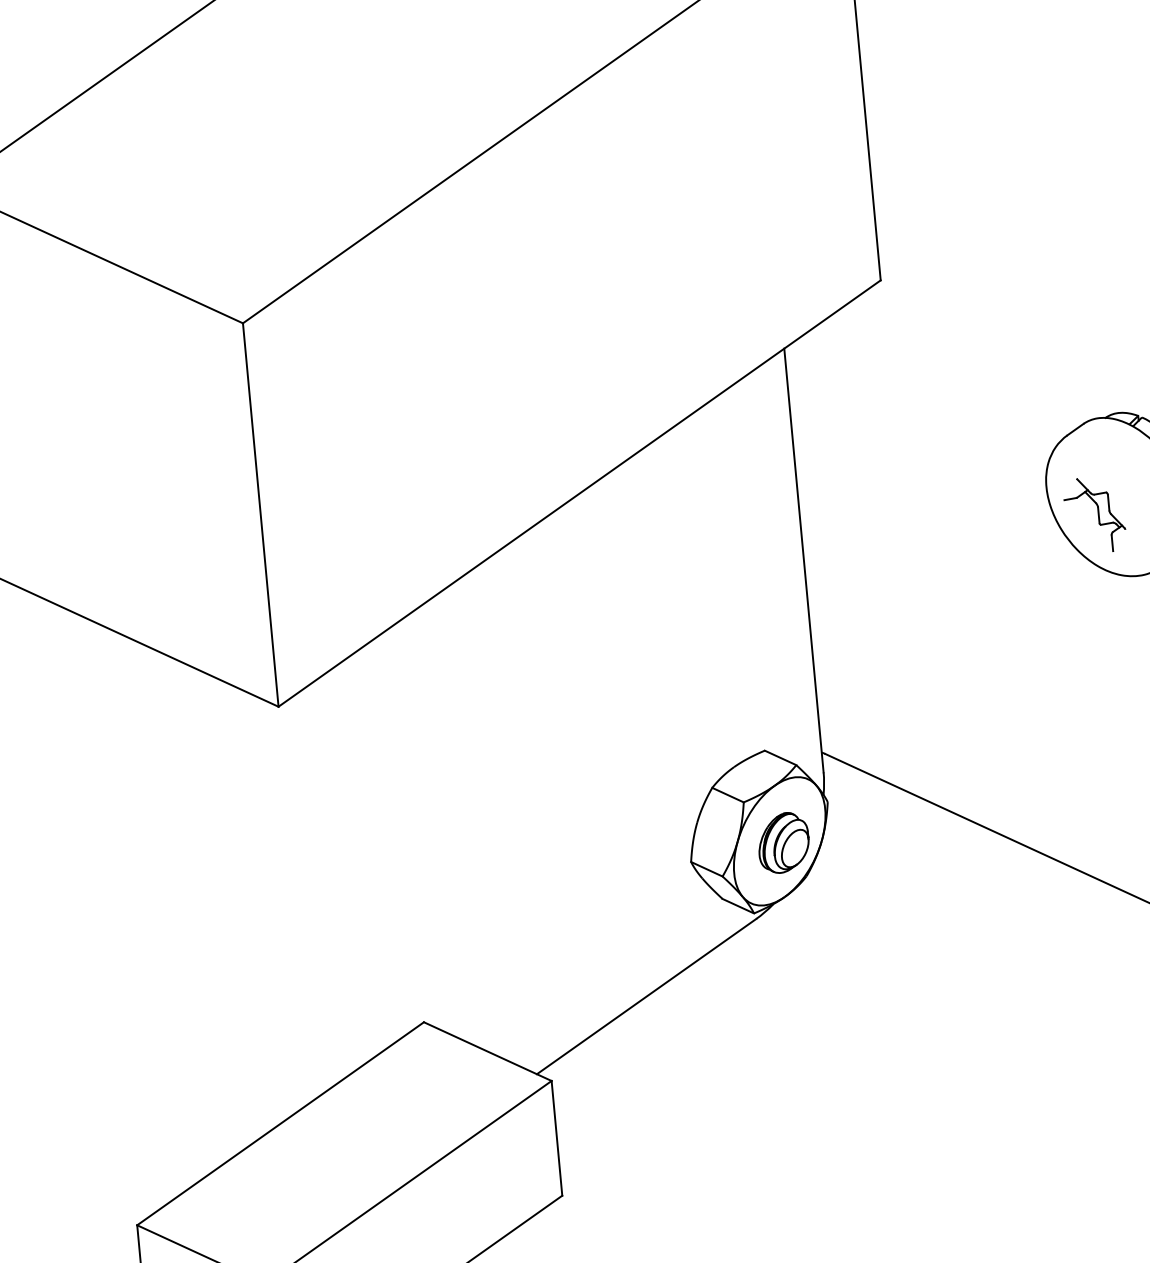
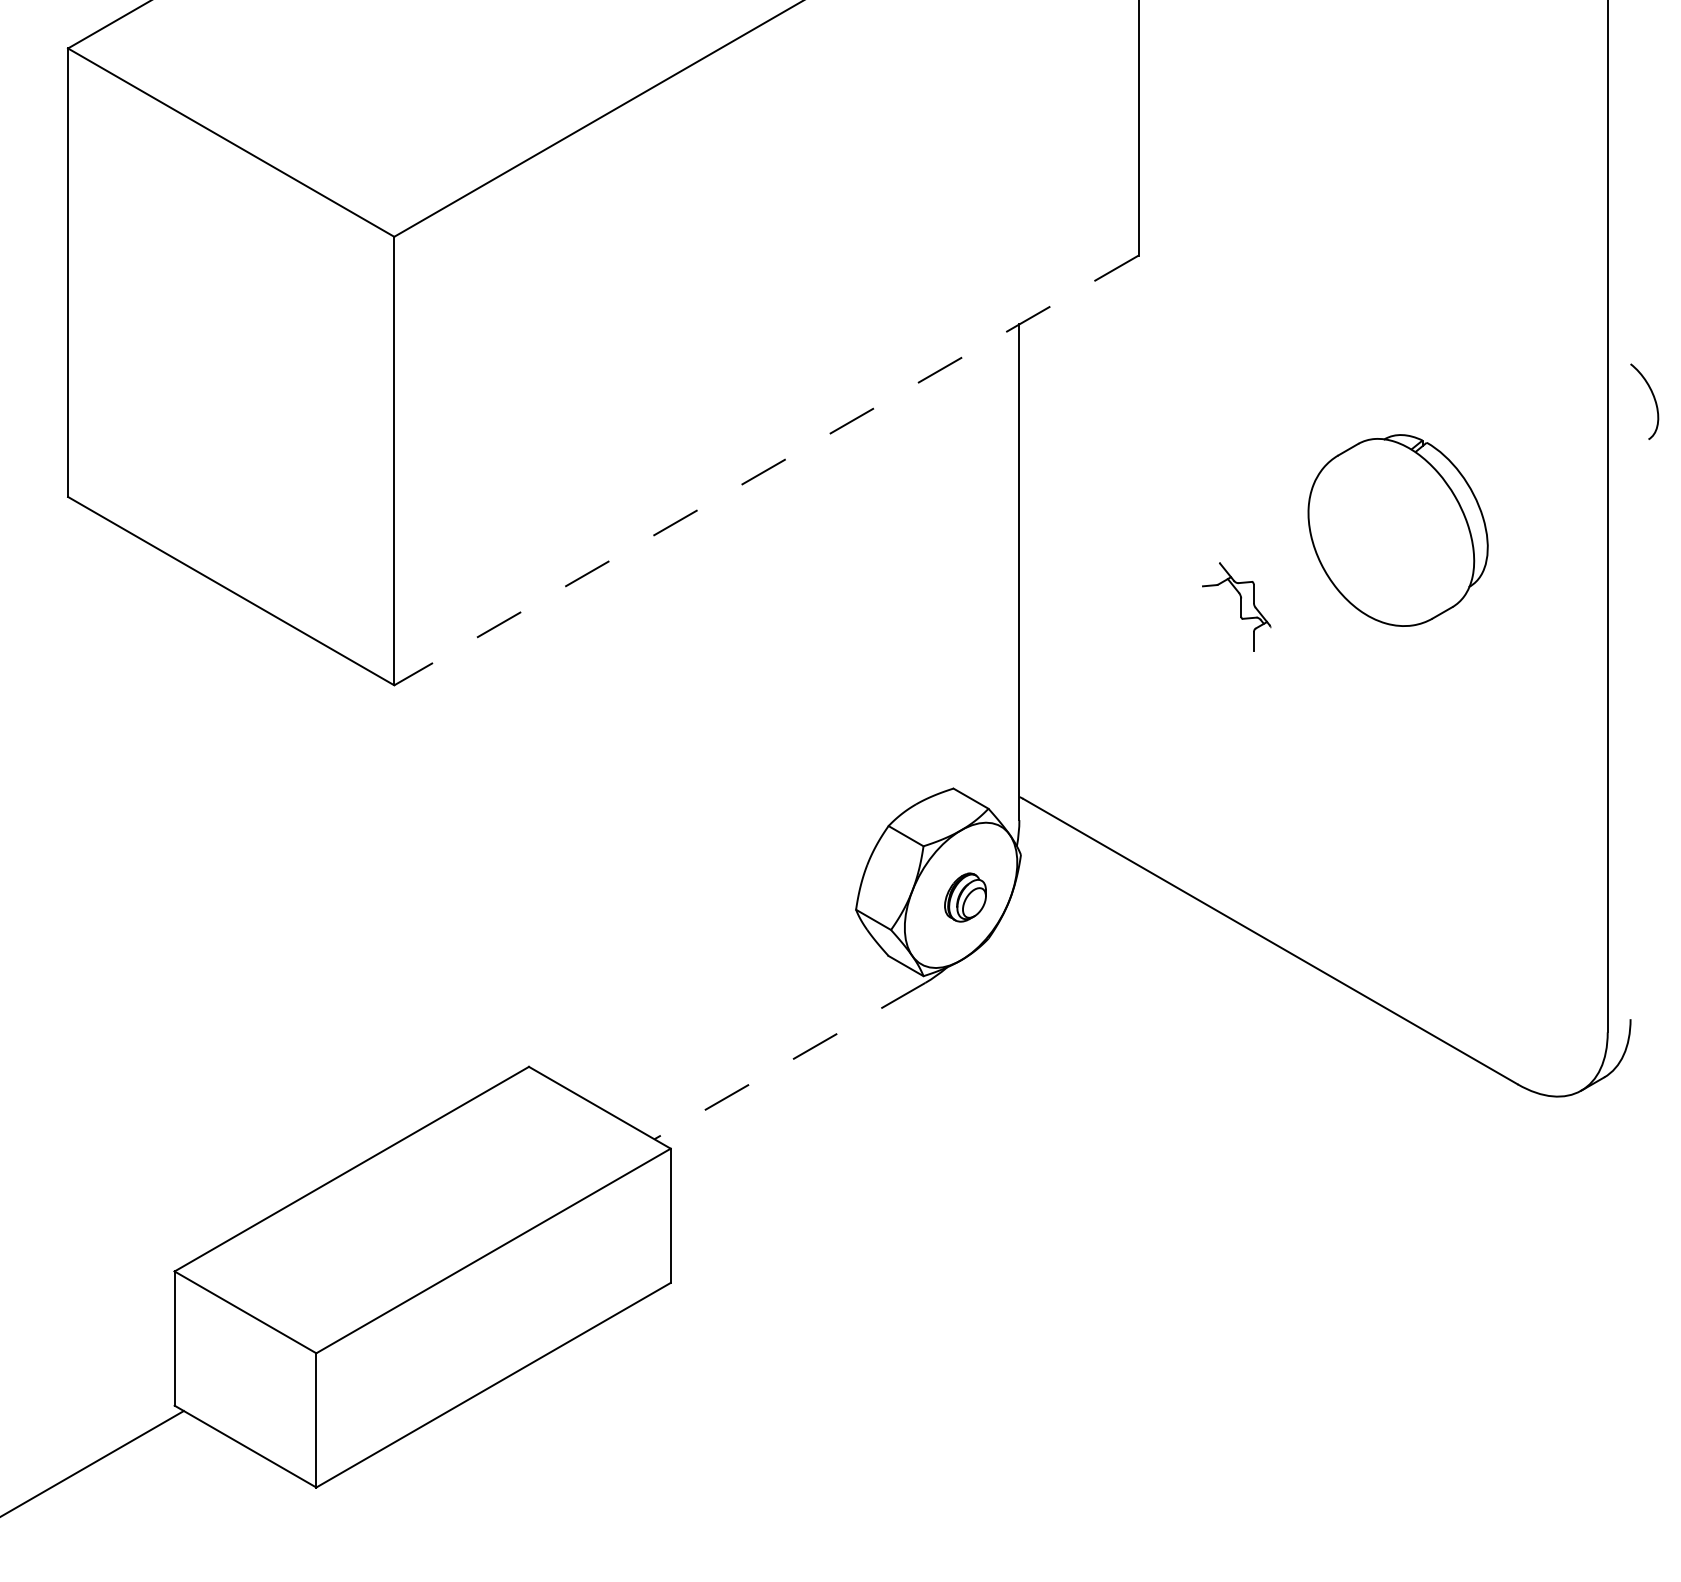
line: (579, 493) -> (766, 470), solid -> dashed
part: (1094, 514) -> (1236, 606), moved
part: (783, 842) -> (965, 897), size x0.7
line: (646, 997) -> (789, 1061), solid -> dashed

